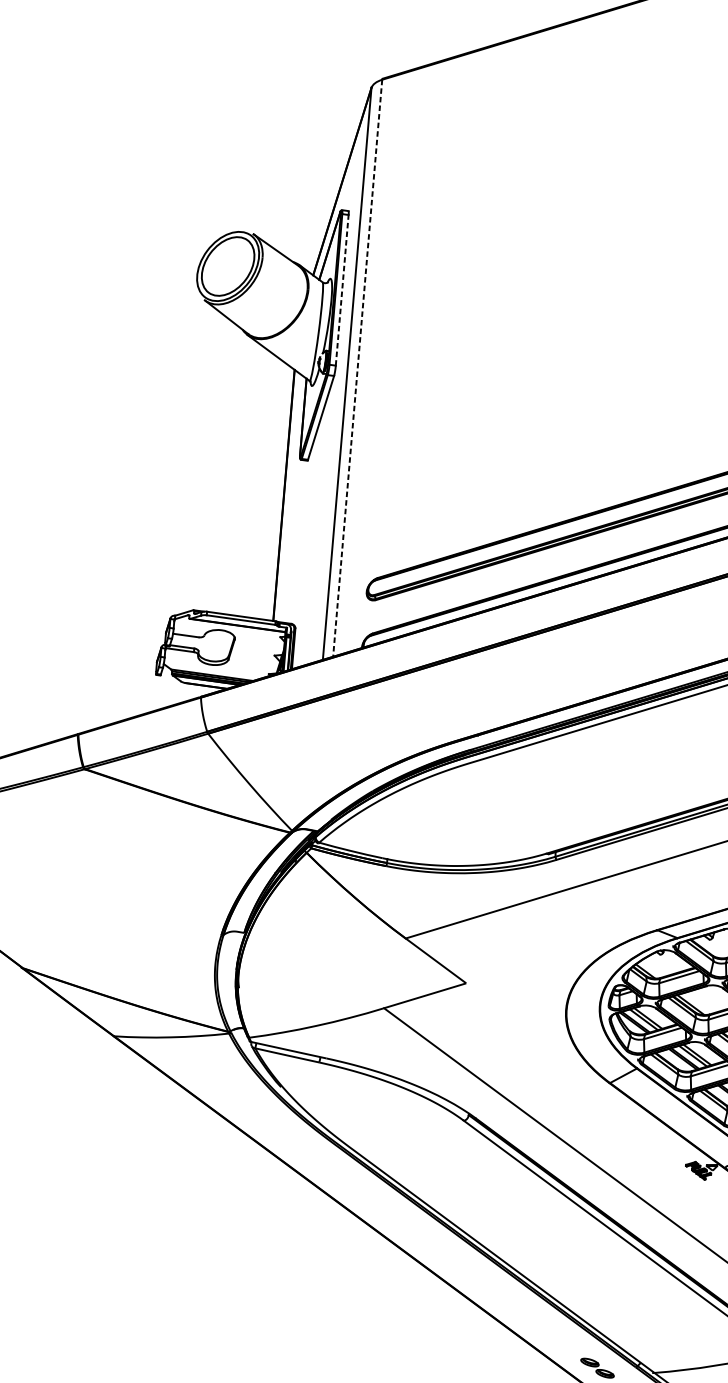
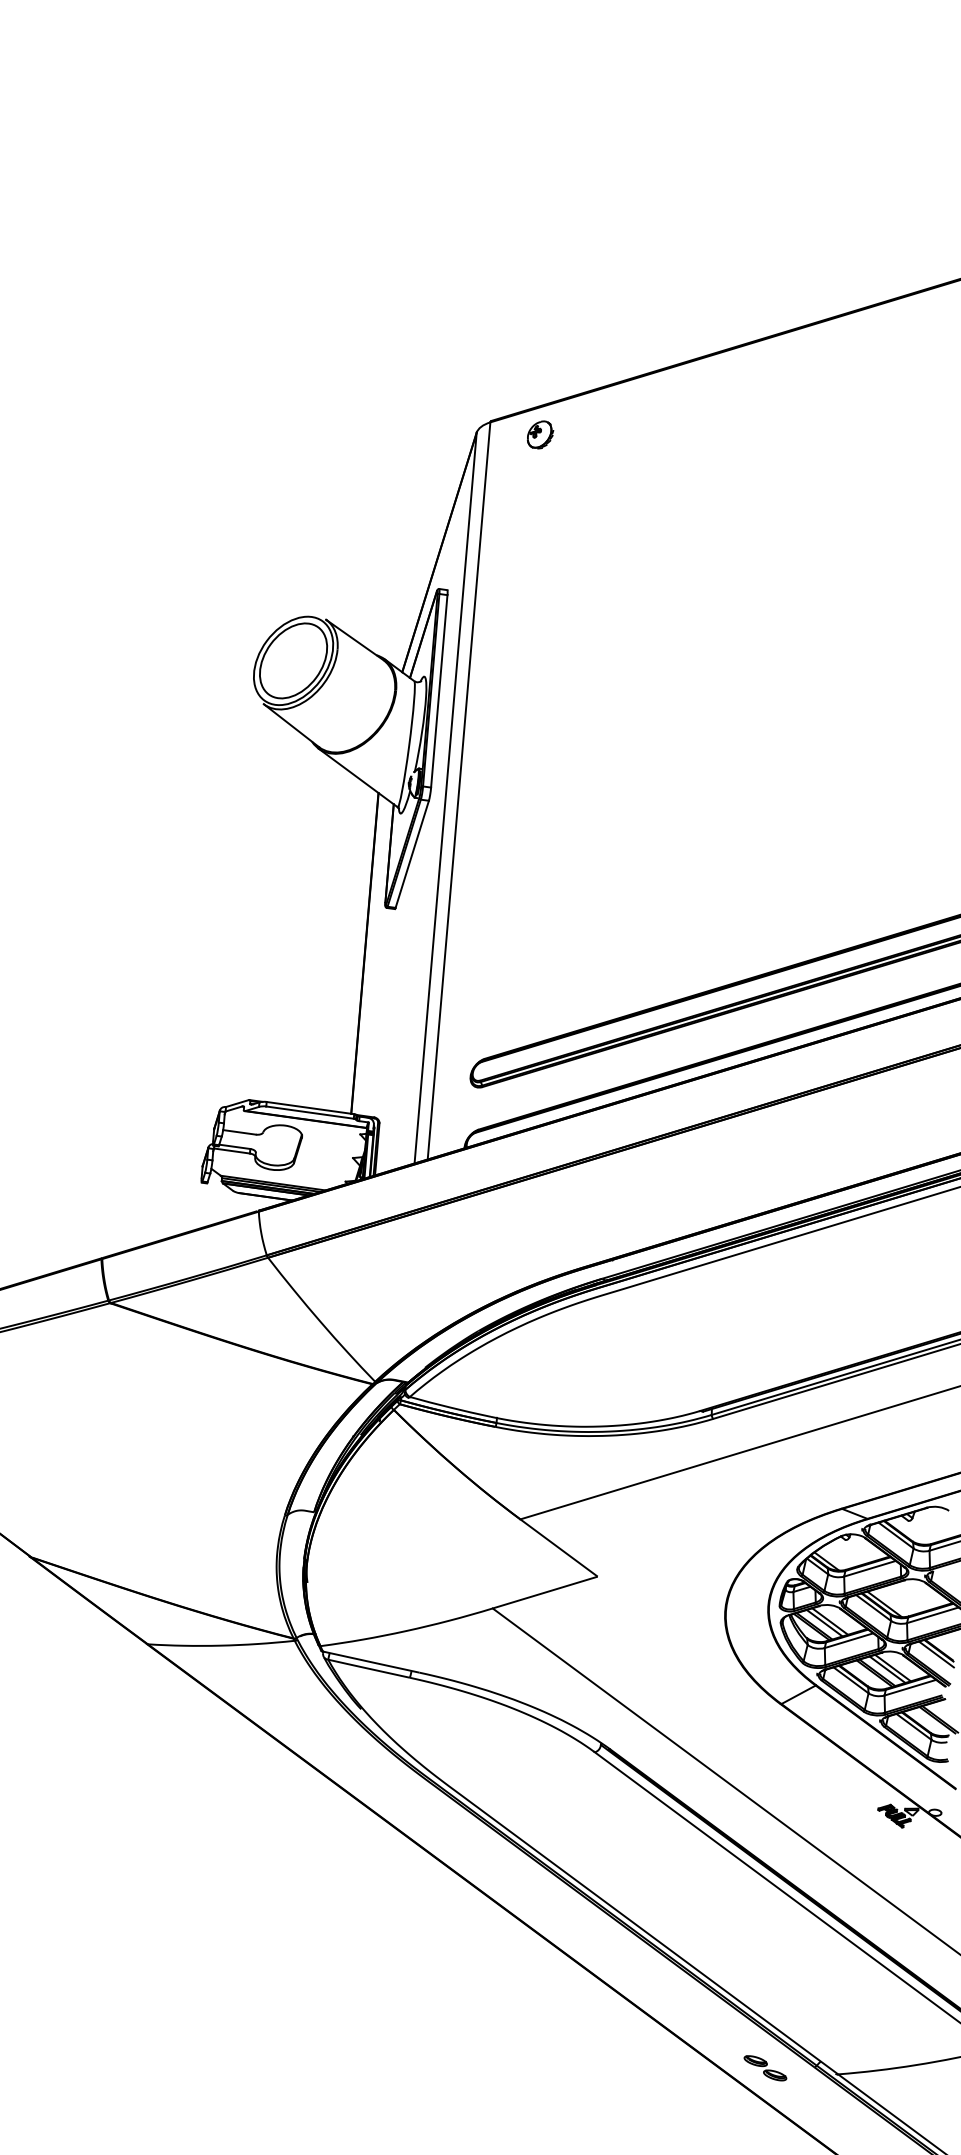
part: (421, 89) -> (540, 434), added
line: (342, 290) -> (439, 691), dashed -> solid
line: (358, 367) -> (459, 790), dashed -> solid

